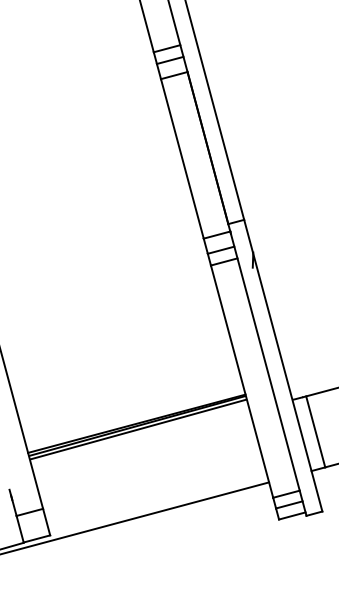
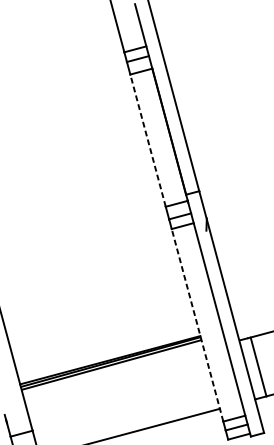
line: (182, 158) -> (148, 140), solid -> dashed
line: (241, 381) -> (197, 325), solid -> dashed

